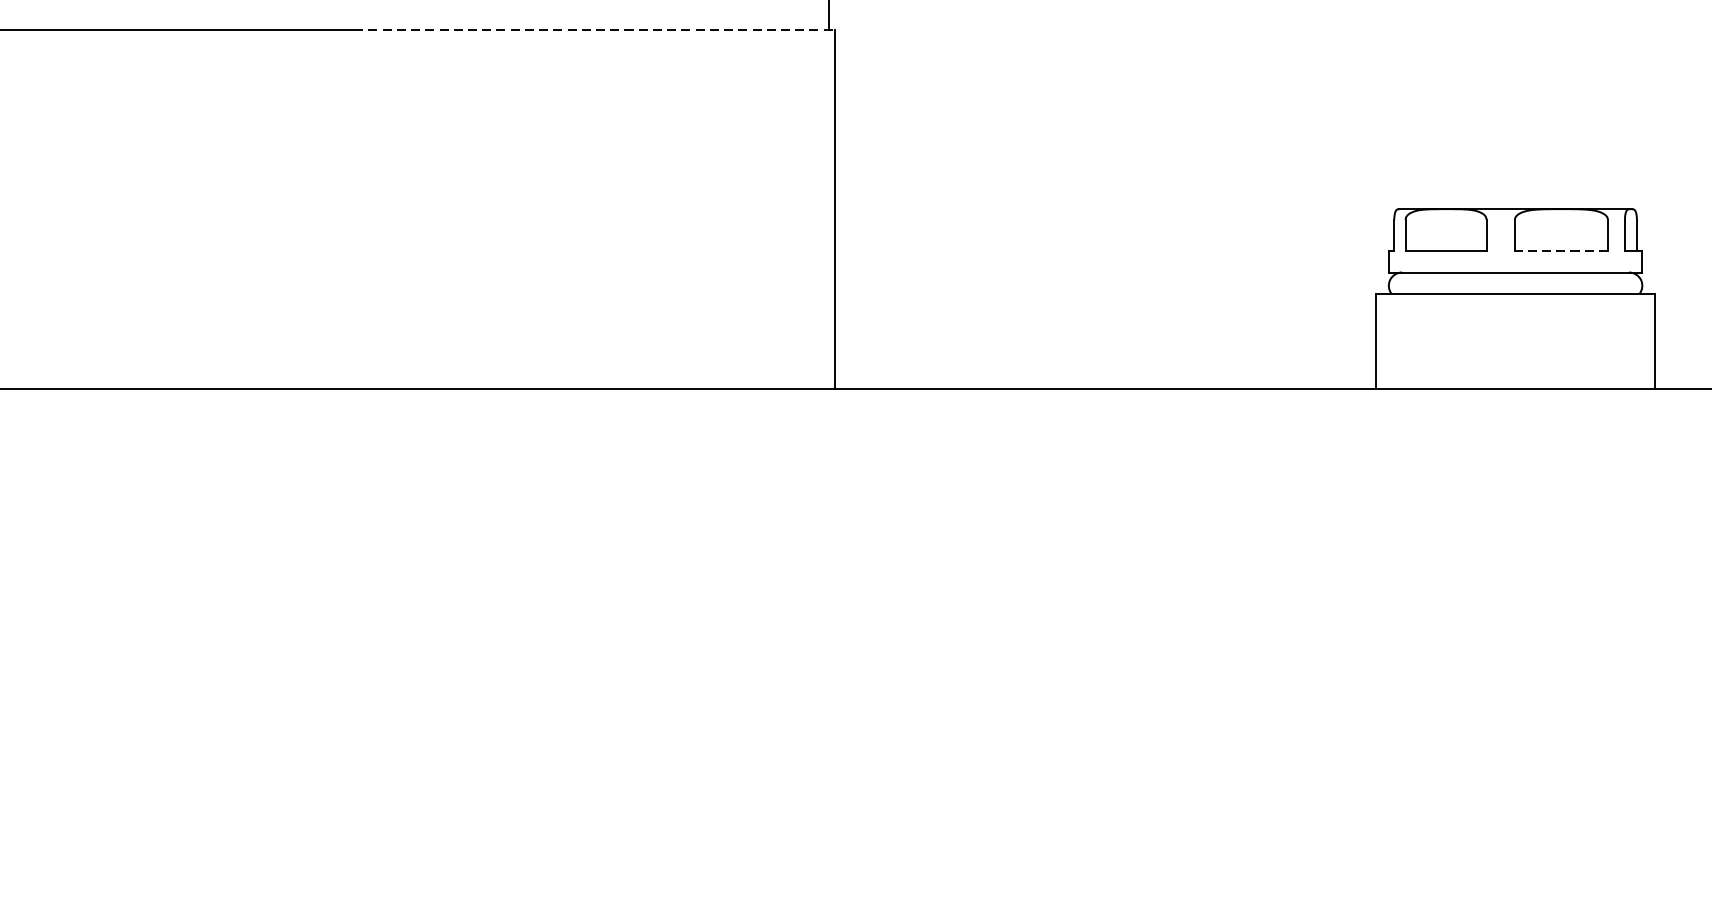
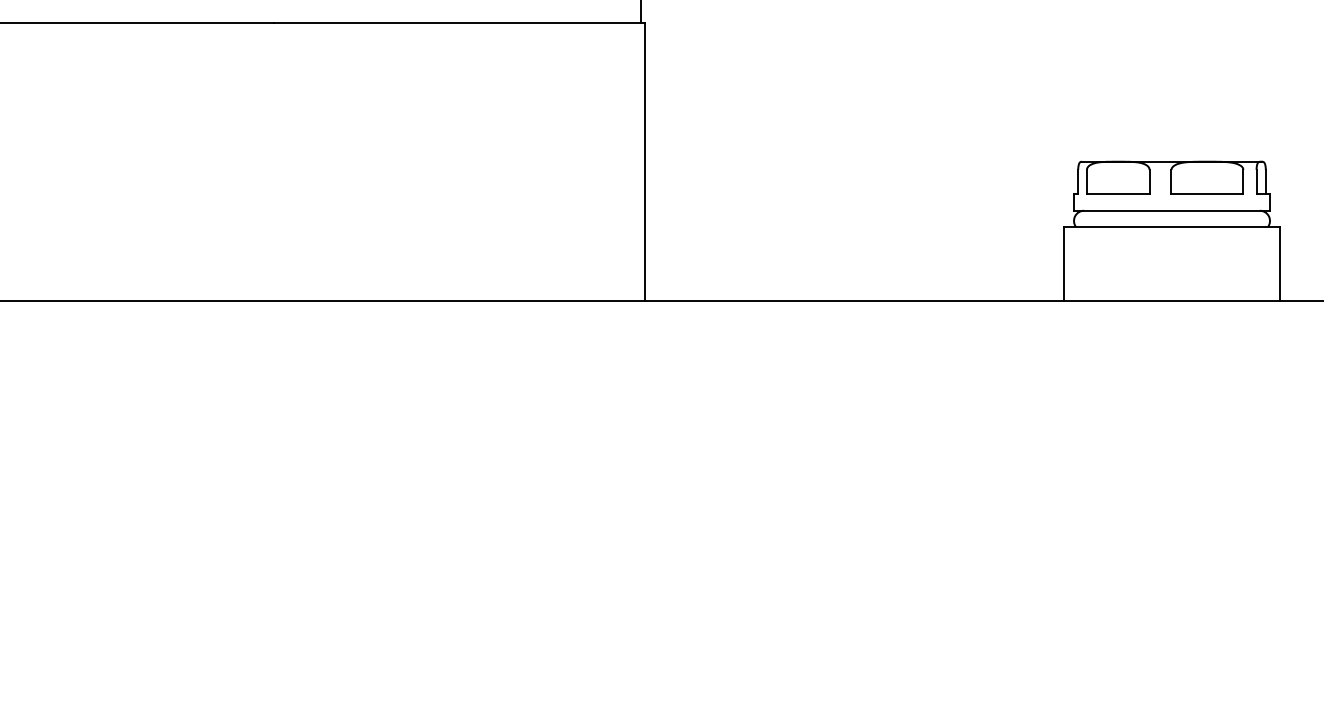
line: (594, 30) -> (459, 23), dashed -> solid
line: (1560, 251) -> (1206, 194), dashed -> solid

